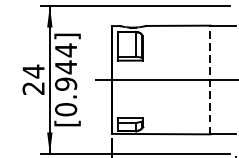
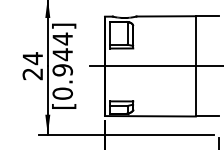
line: (210, 79) -> (195, 65), dashed -> solid

